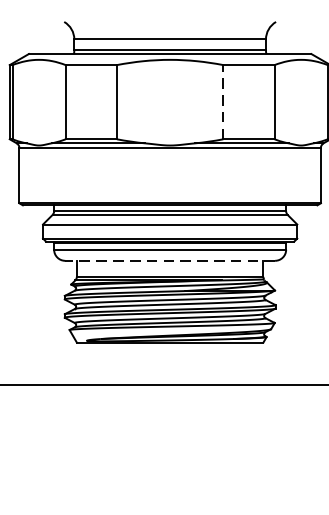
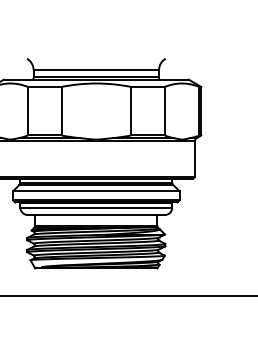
line: (223, 101) -> (131, 110), dashed -> solid
line: (170, 261) -> (96, 215), dashed -> solid

